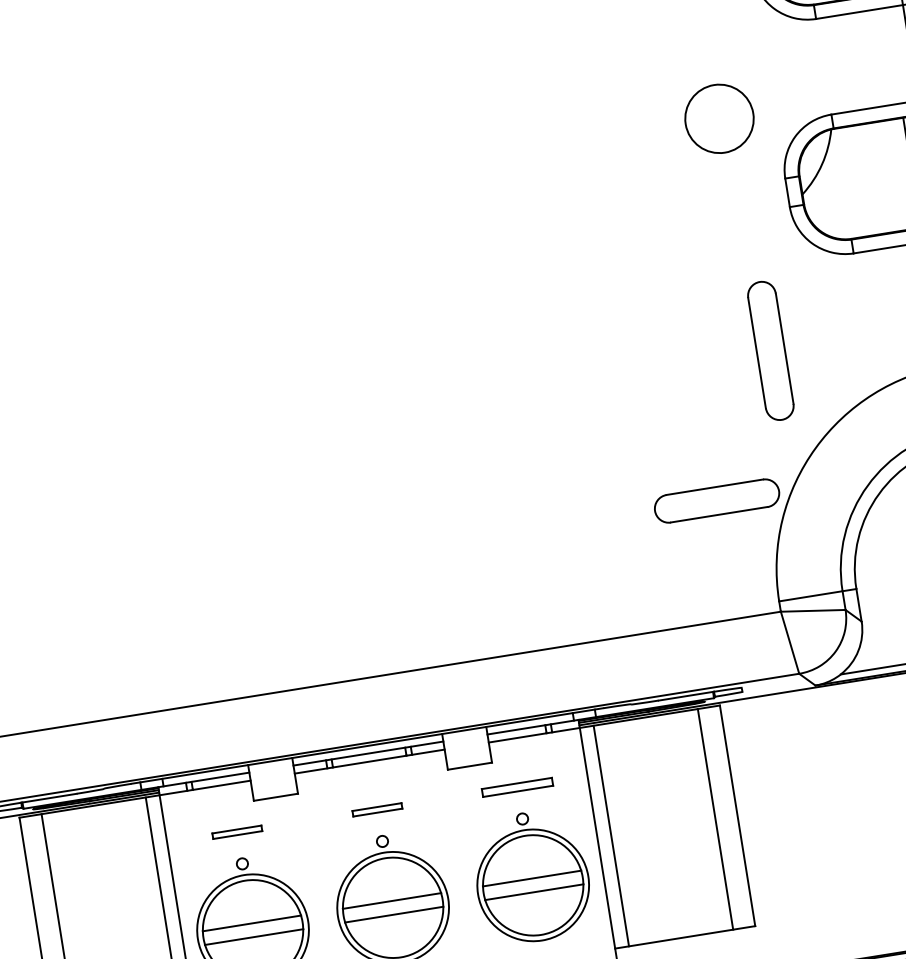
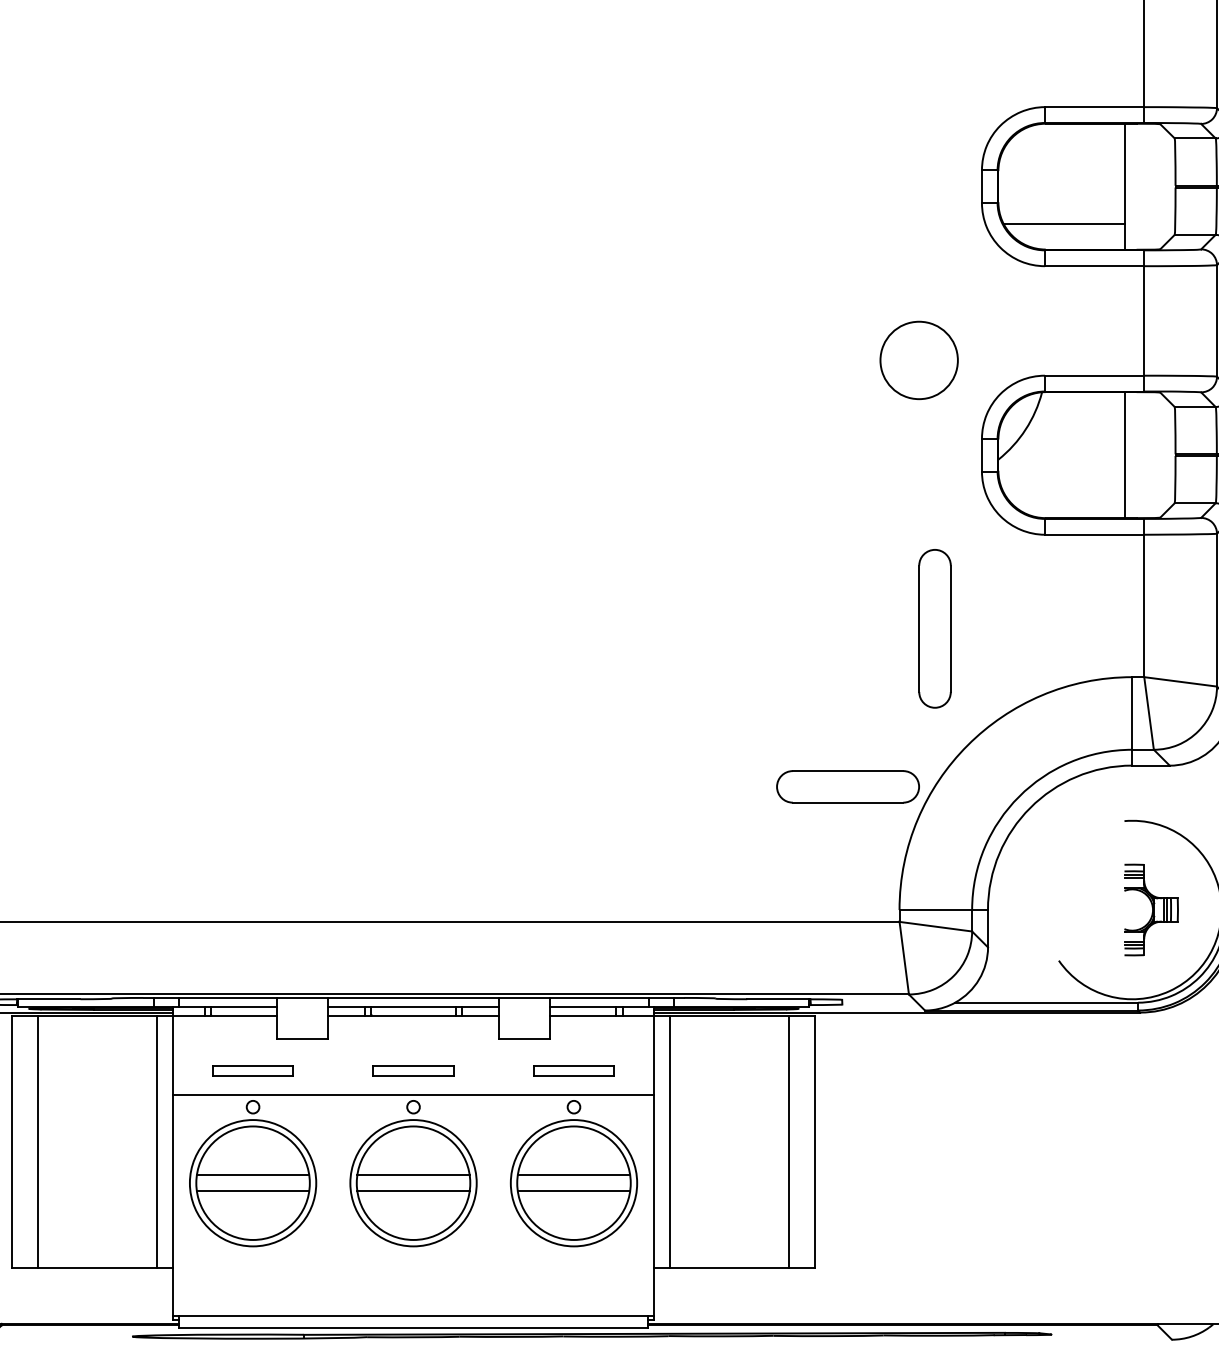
part: (377, 809) -> (413, 1070), size x1.43
part: (236, 831) -> (252, 1070), size x1.43
line: (380, 831) -> (413, 1095), added

